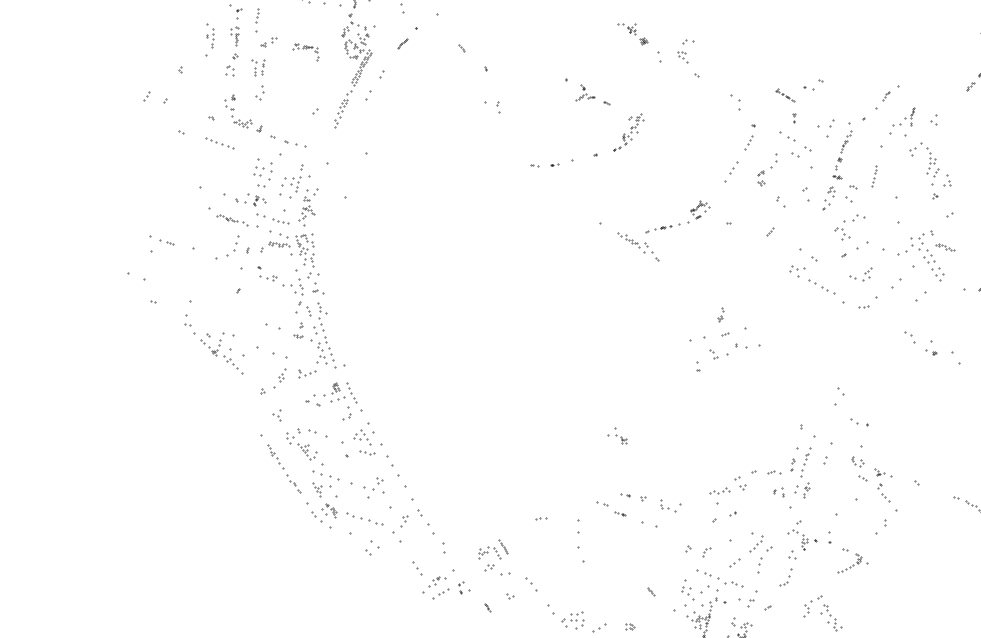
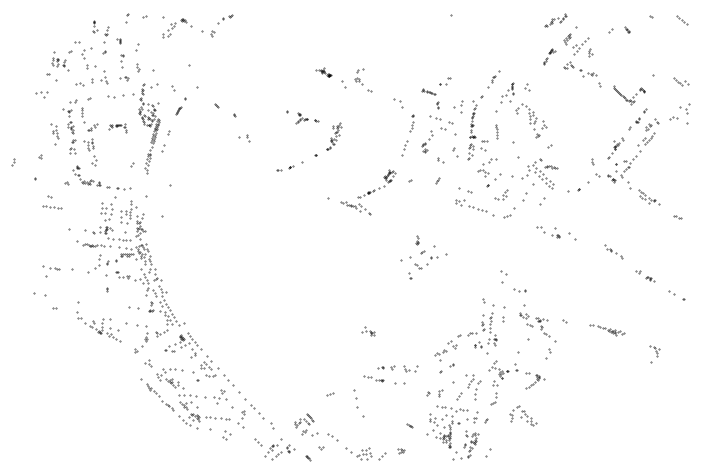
part: (632, 32) -> (323, 72), size x0.7
part: (146, 96) -> (13, 162), moved
part: (219, 143) -> (52, 207), moved

